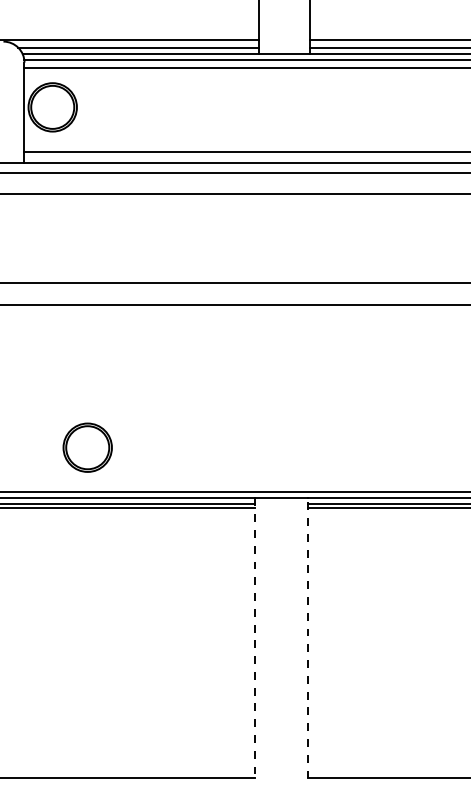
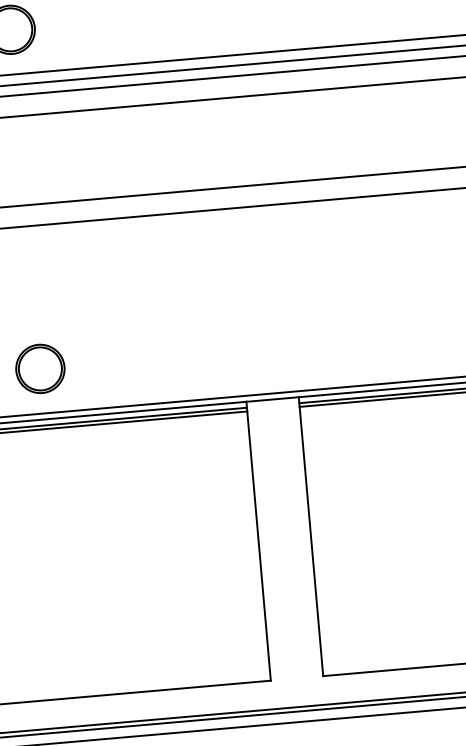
part: (87, 447) -> (40, 368), moved
line: (255, 638) -> (259, 541), dashed -> solid
line: (307, 638) -> (310, 536), dashed -> solid

